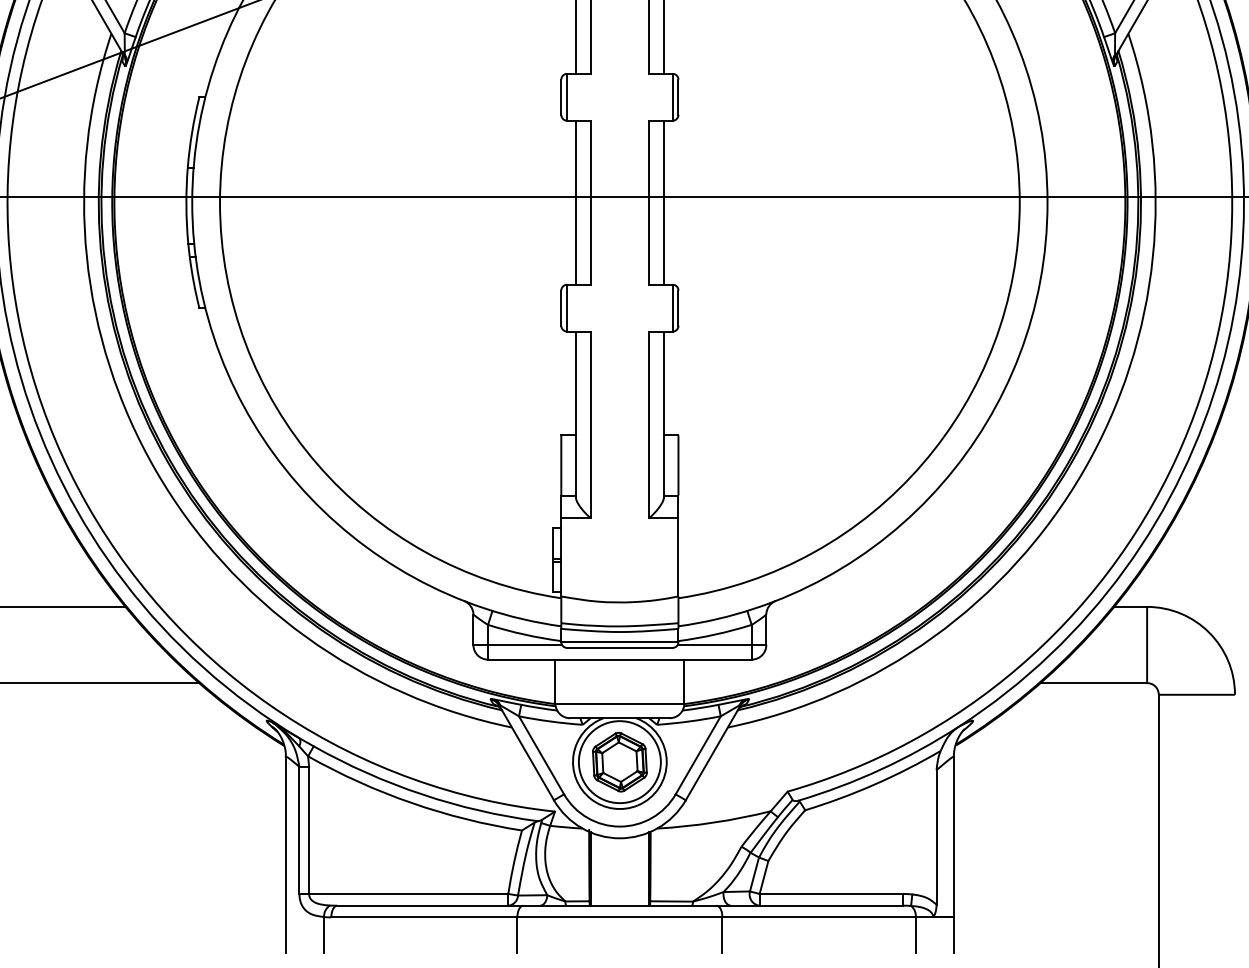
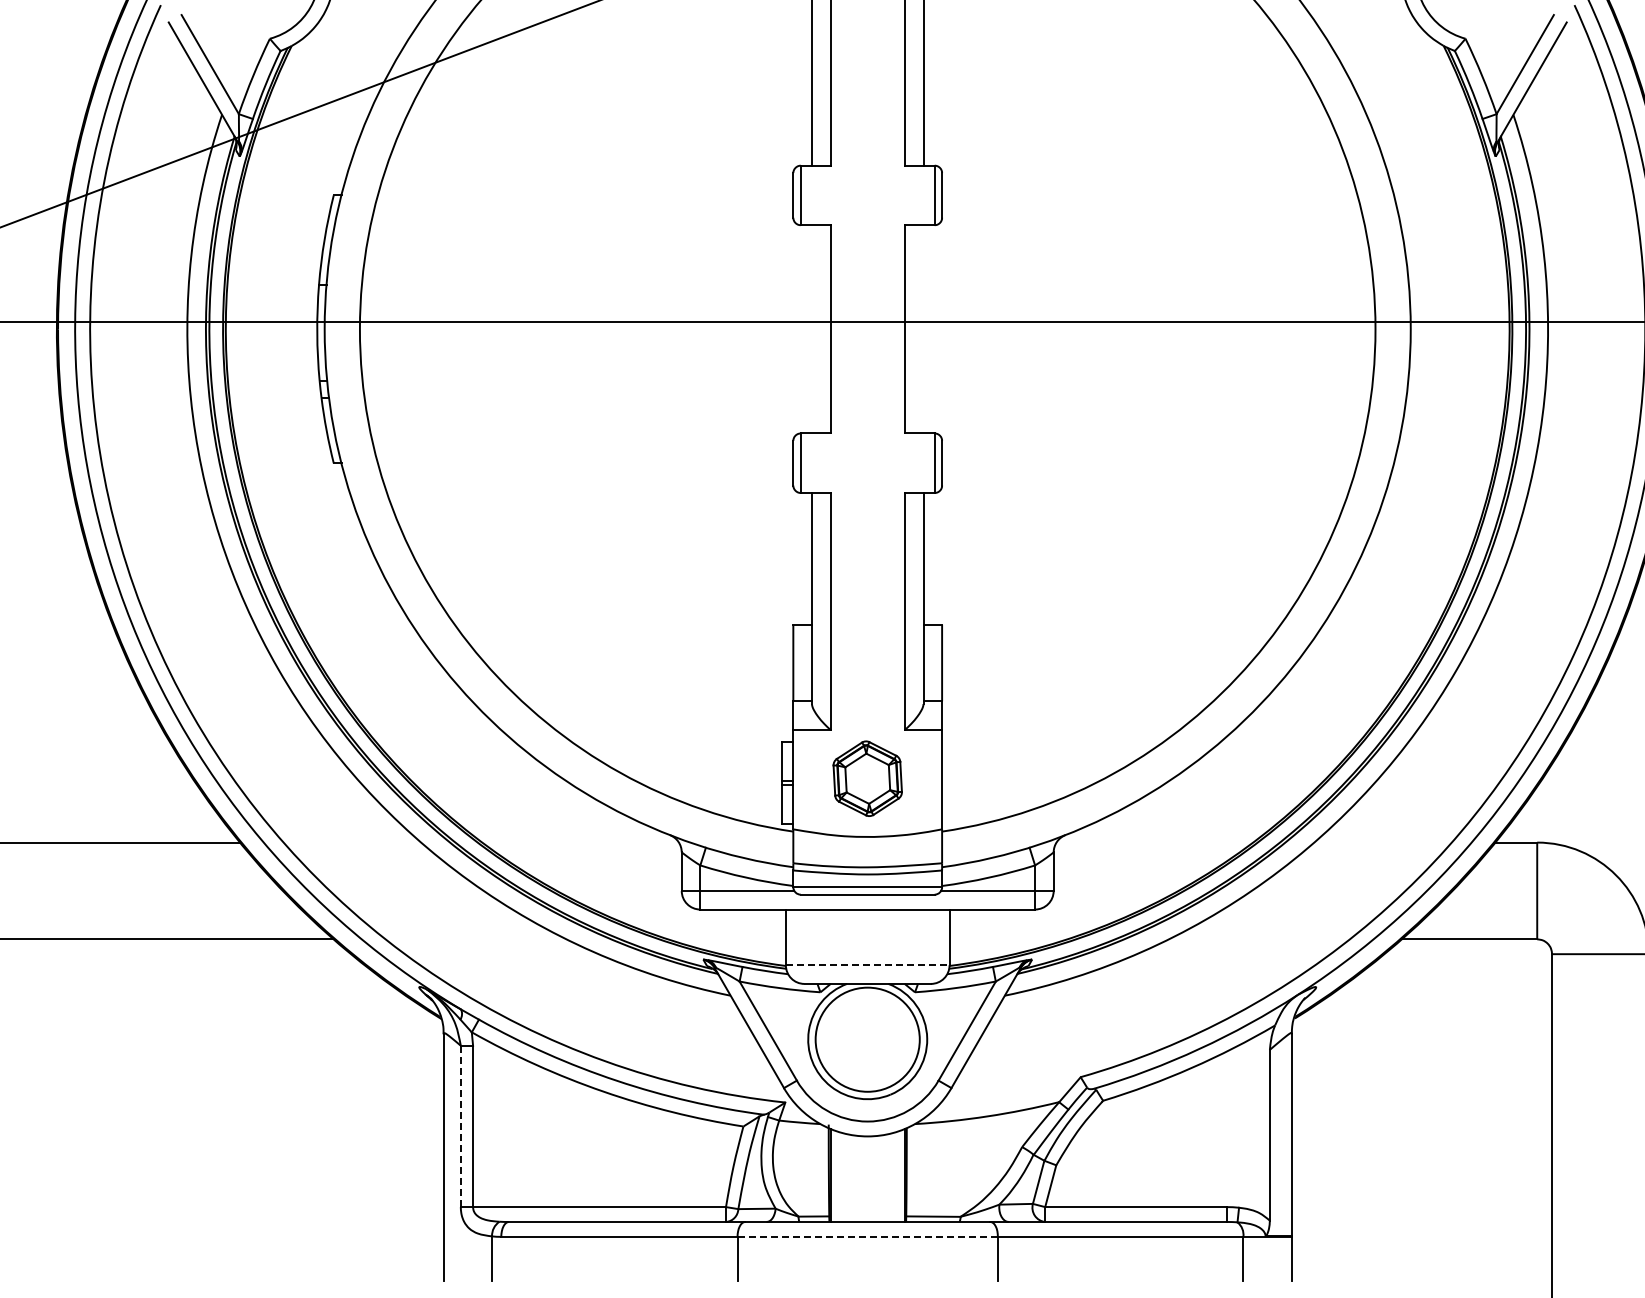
line: (575, 202) -> (811, 329), removed
line: (663, 202) -> (923, 329), removed
line: (619, 703) -> (867, 965), solid -> dashed
part: (619, 761) -> (867, 778), moved
line: (299, 830) -> (460, 1126), solid -> dashed
line: (619, 917) -> (867, 1236), solid -> dashed

